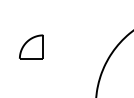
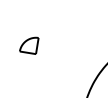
part: (31, 46) -> (29, 44), size x0.7

